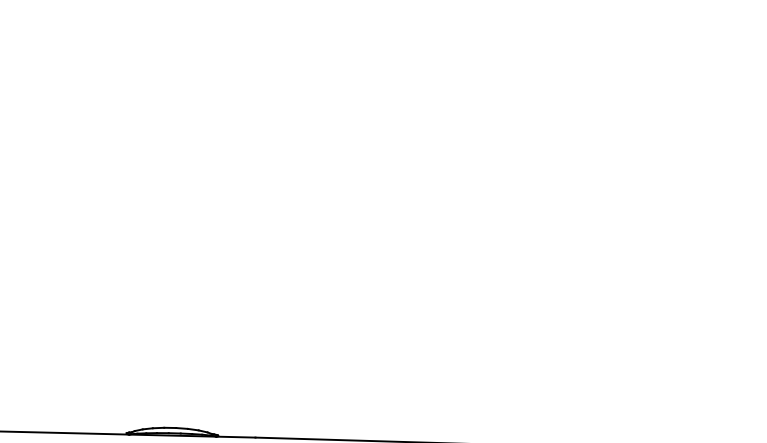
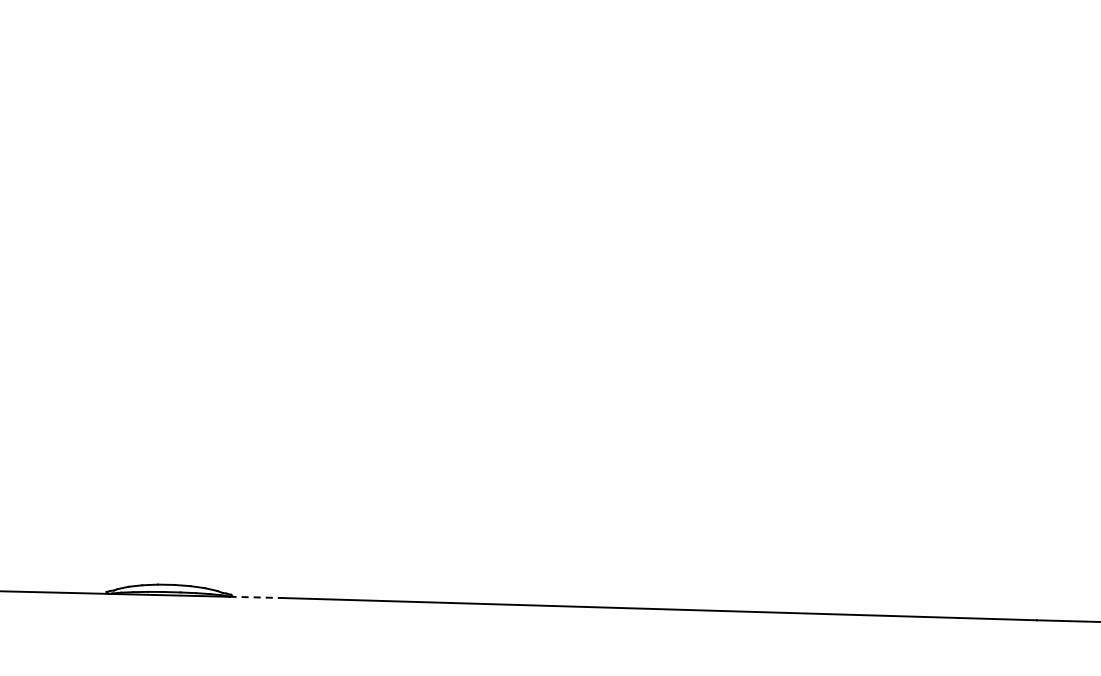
line: (236, 437) -> (256, 597), solid -> dashed

